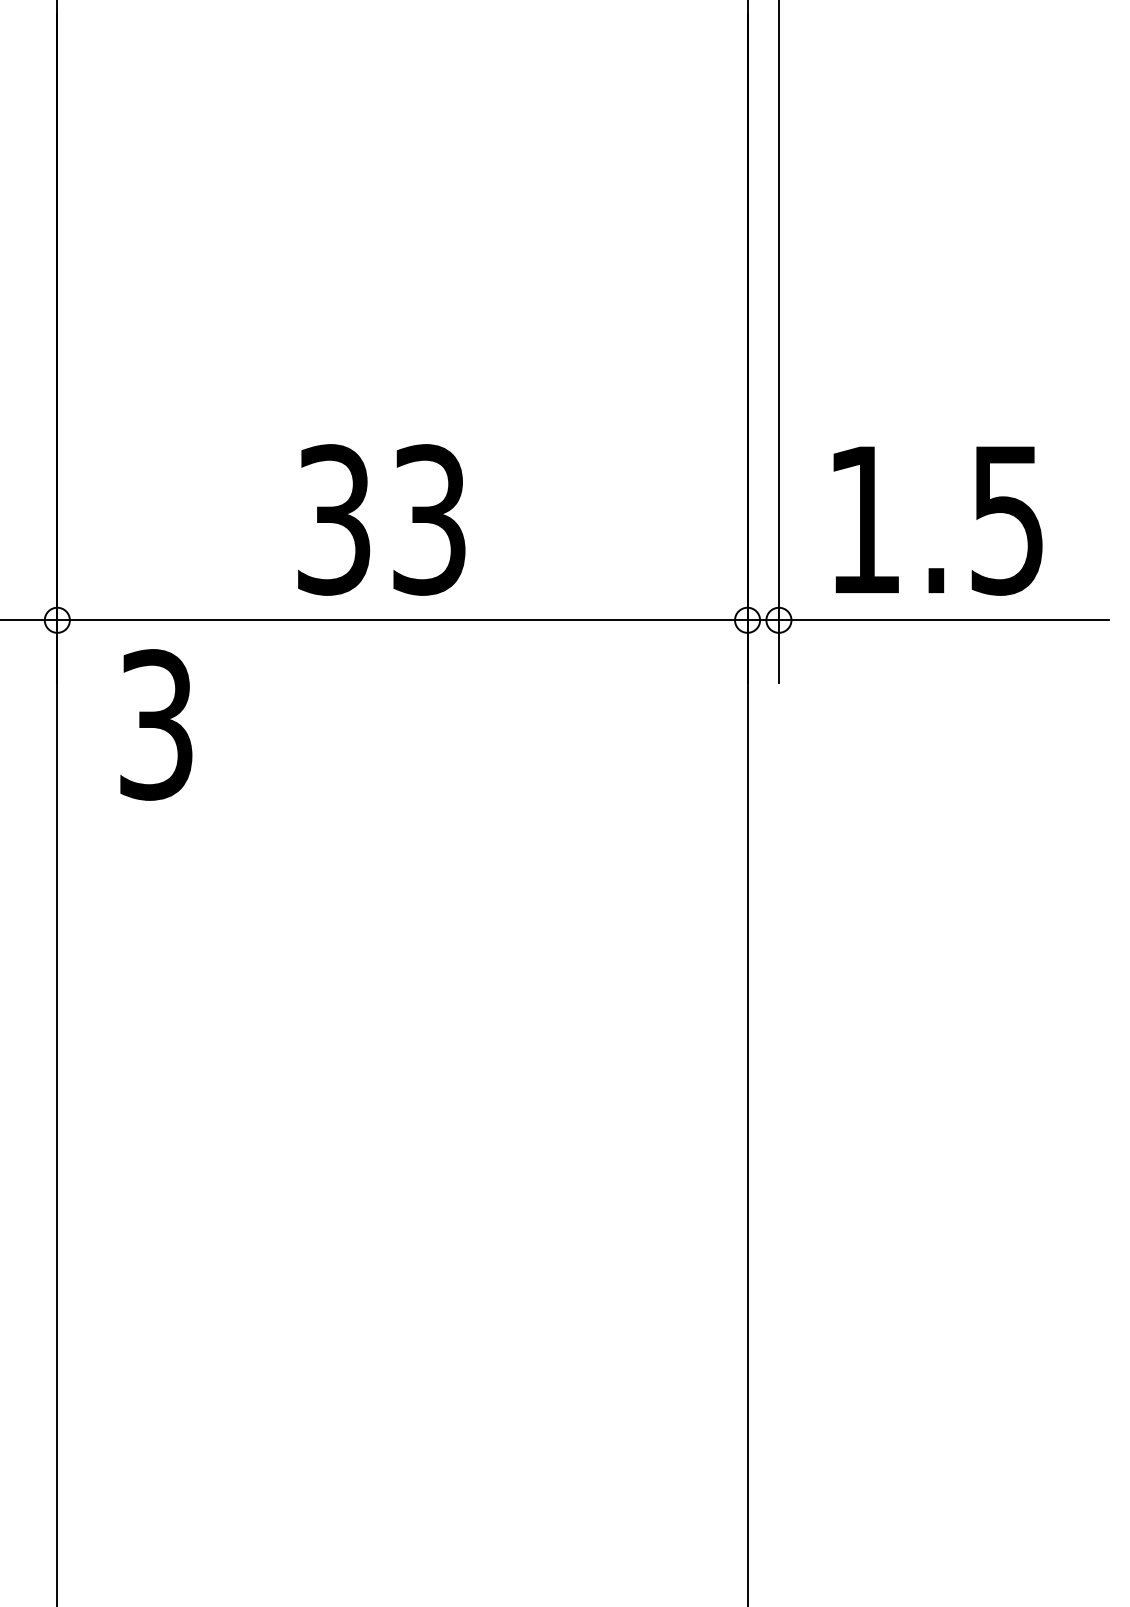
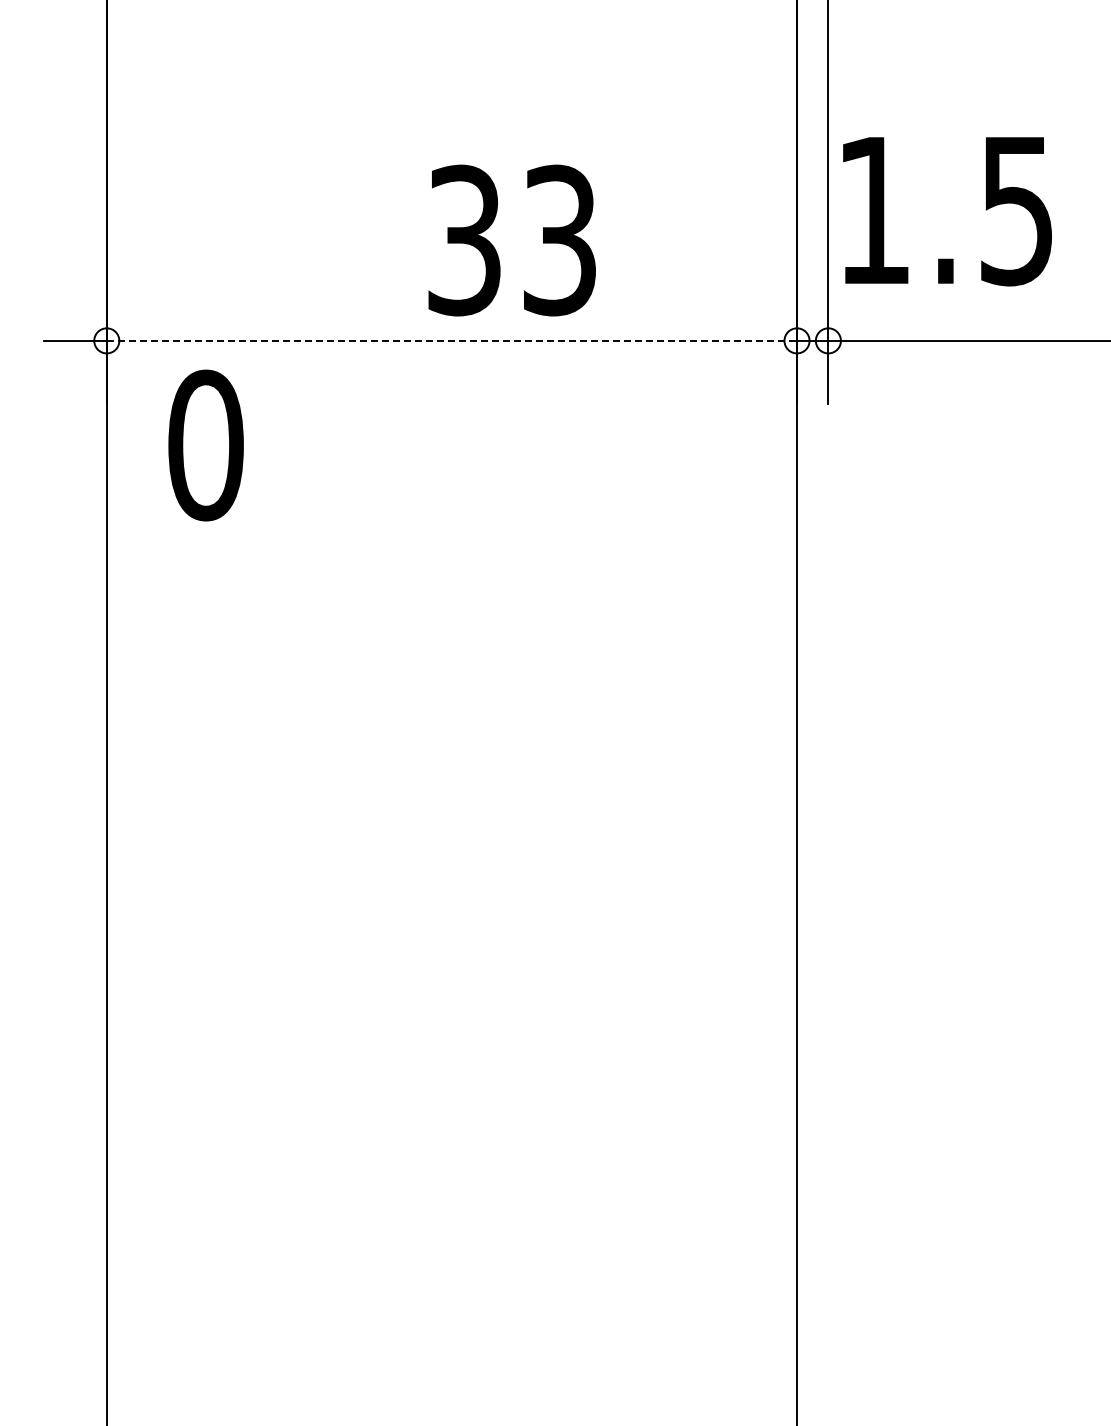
text: (381, 519) -> (511, 240), moved
text: (937, 520) -> (946, 211), moved
line: (402, 620) -> (451, 341), solid -> dashed
text: (156, 724) -> (205, 445), 3 -> 0

